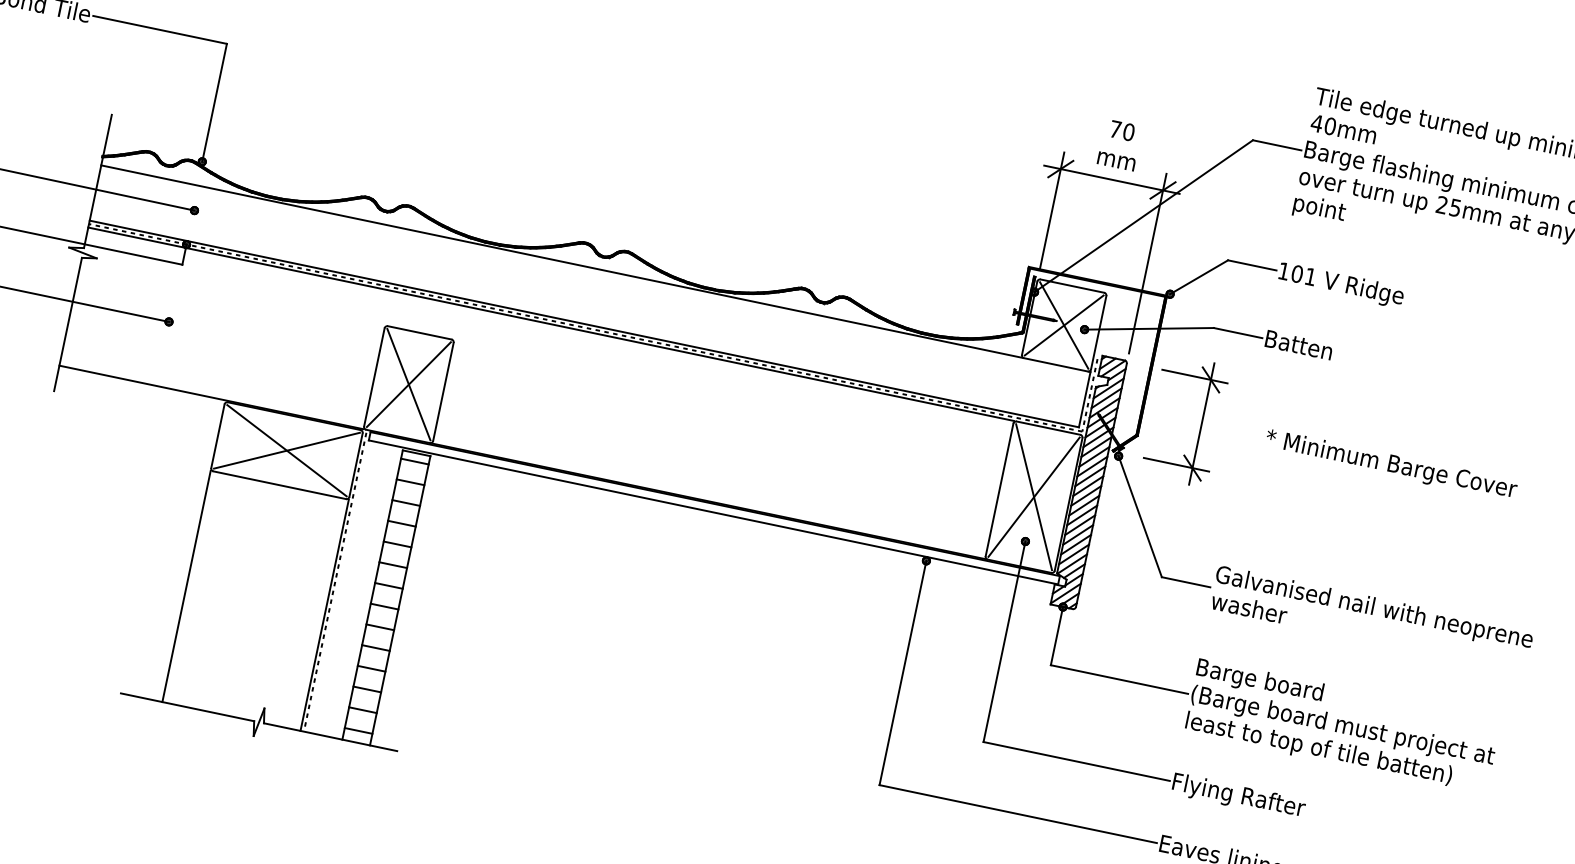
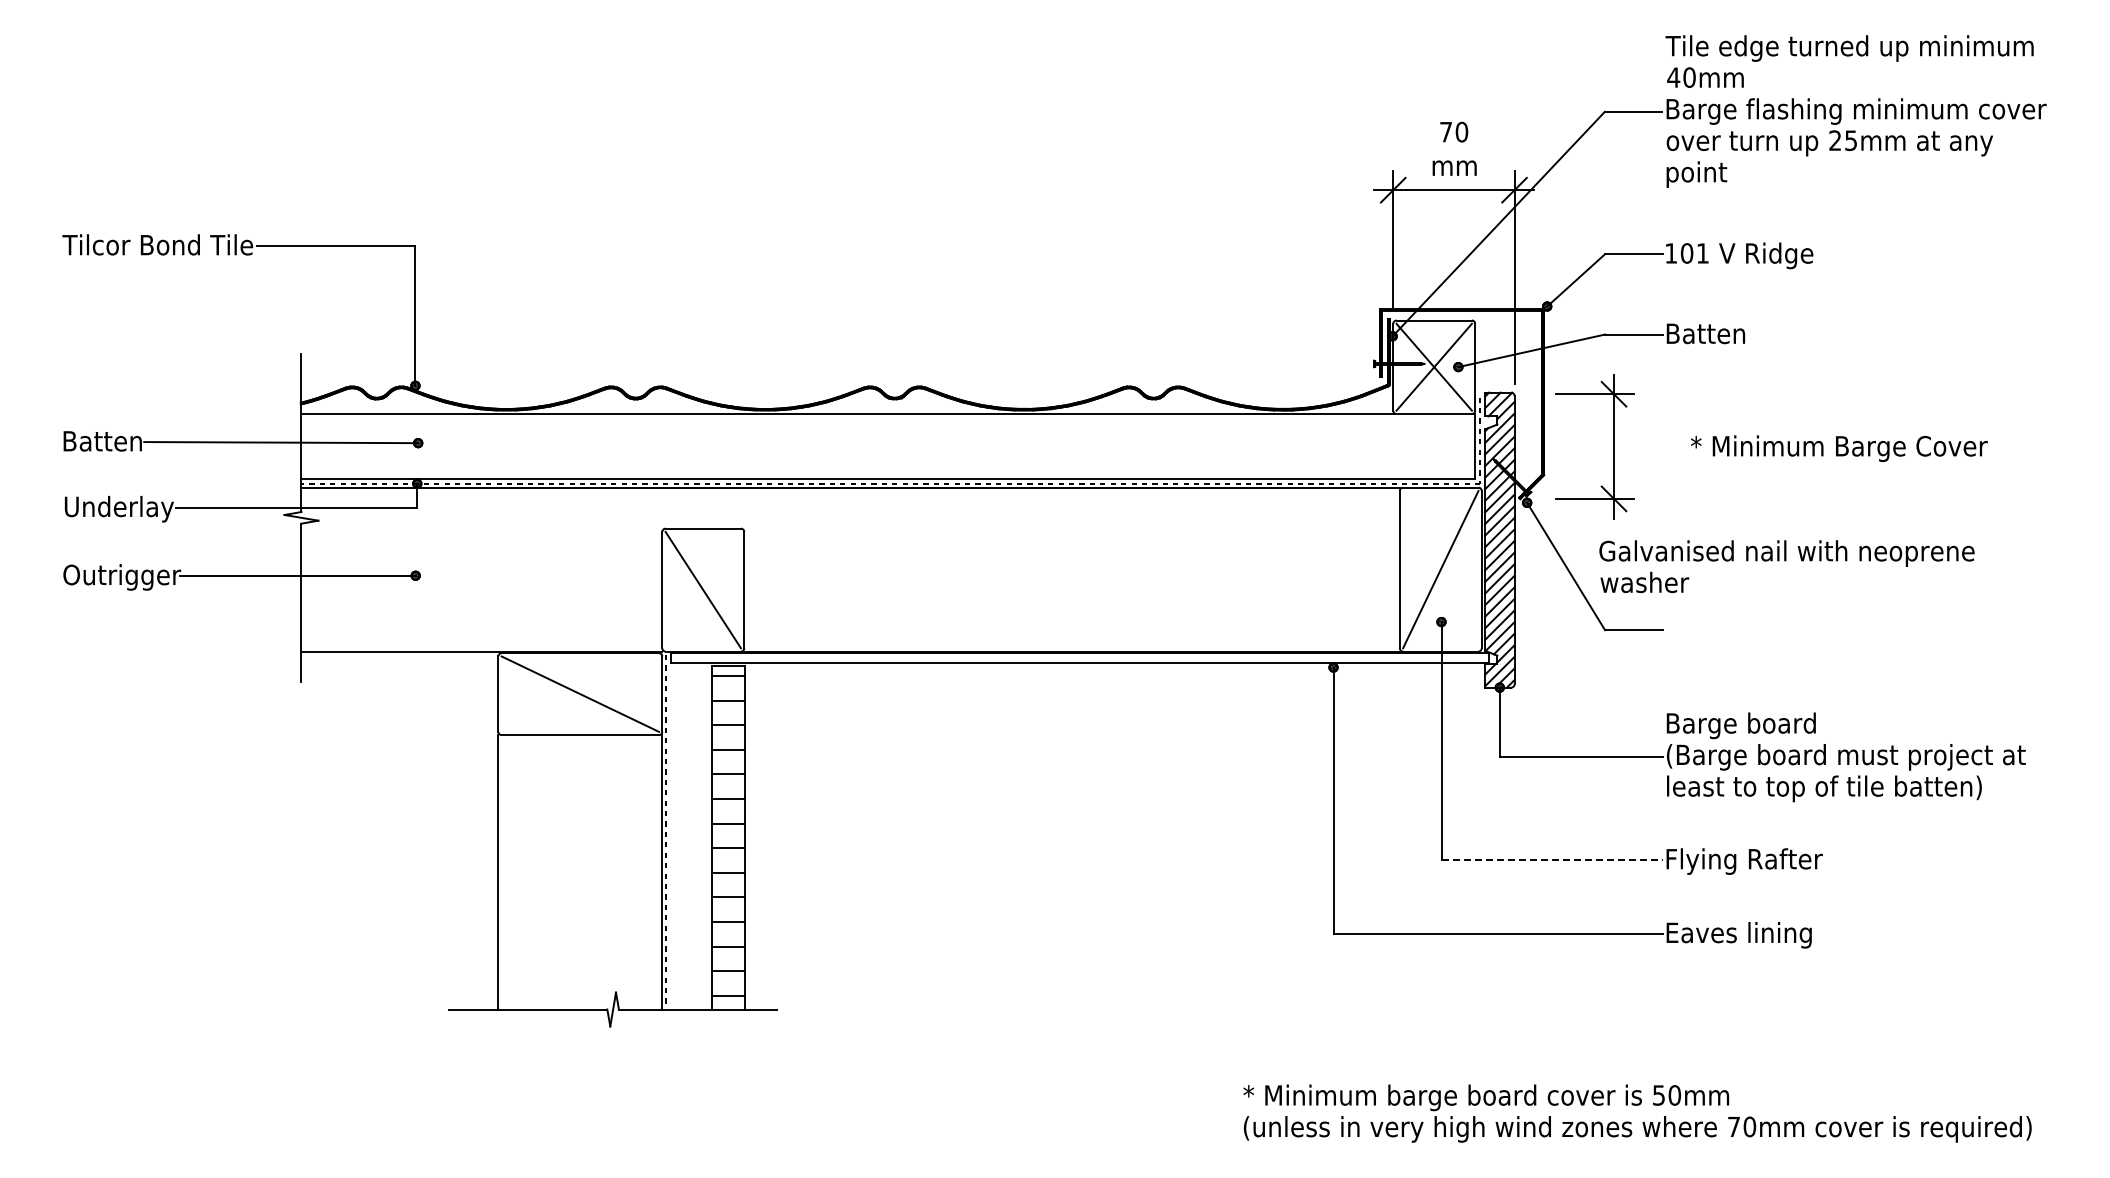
line: (408, 383) -> (702, 589), removed
line: (287, 450) -> (580, 693), removed
line: (1033, 497) -> (1440, 569), removed
text: (1371, 619) -> (1786, 566), moved
line: (1077, 761) -> (1552, 859), solid -> dashed

